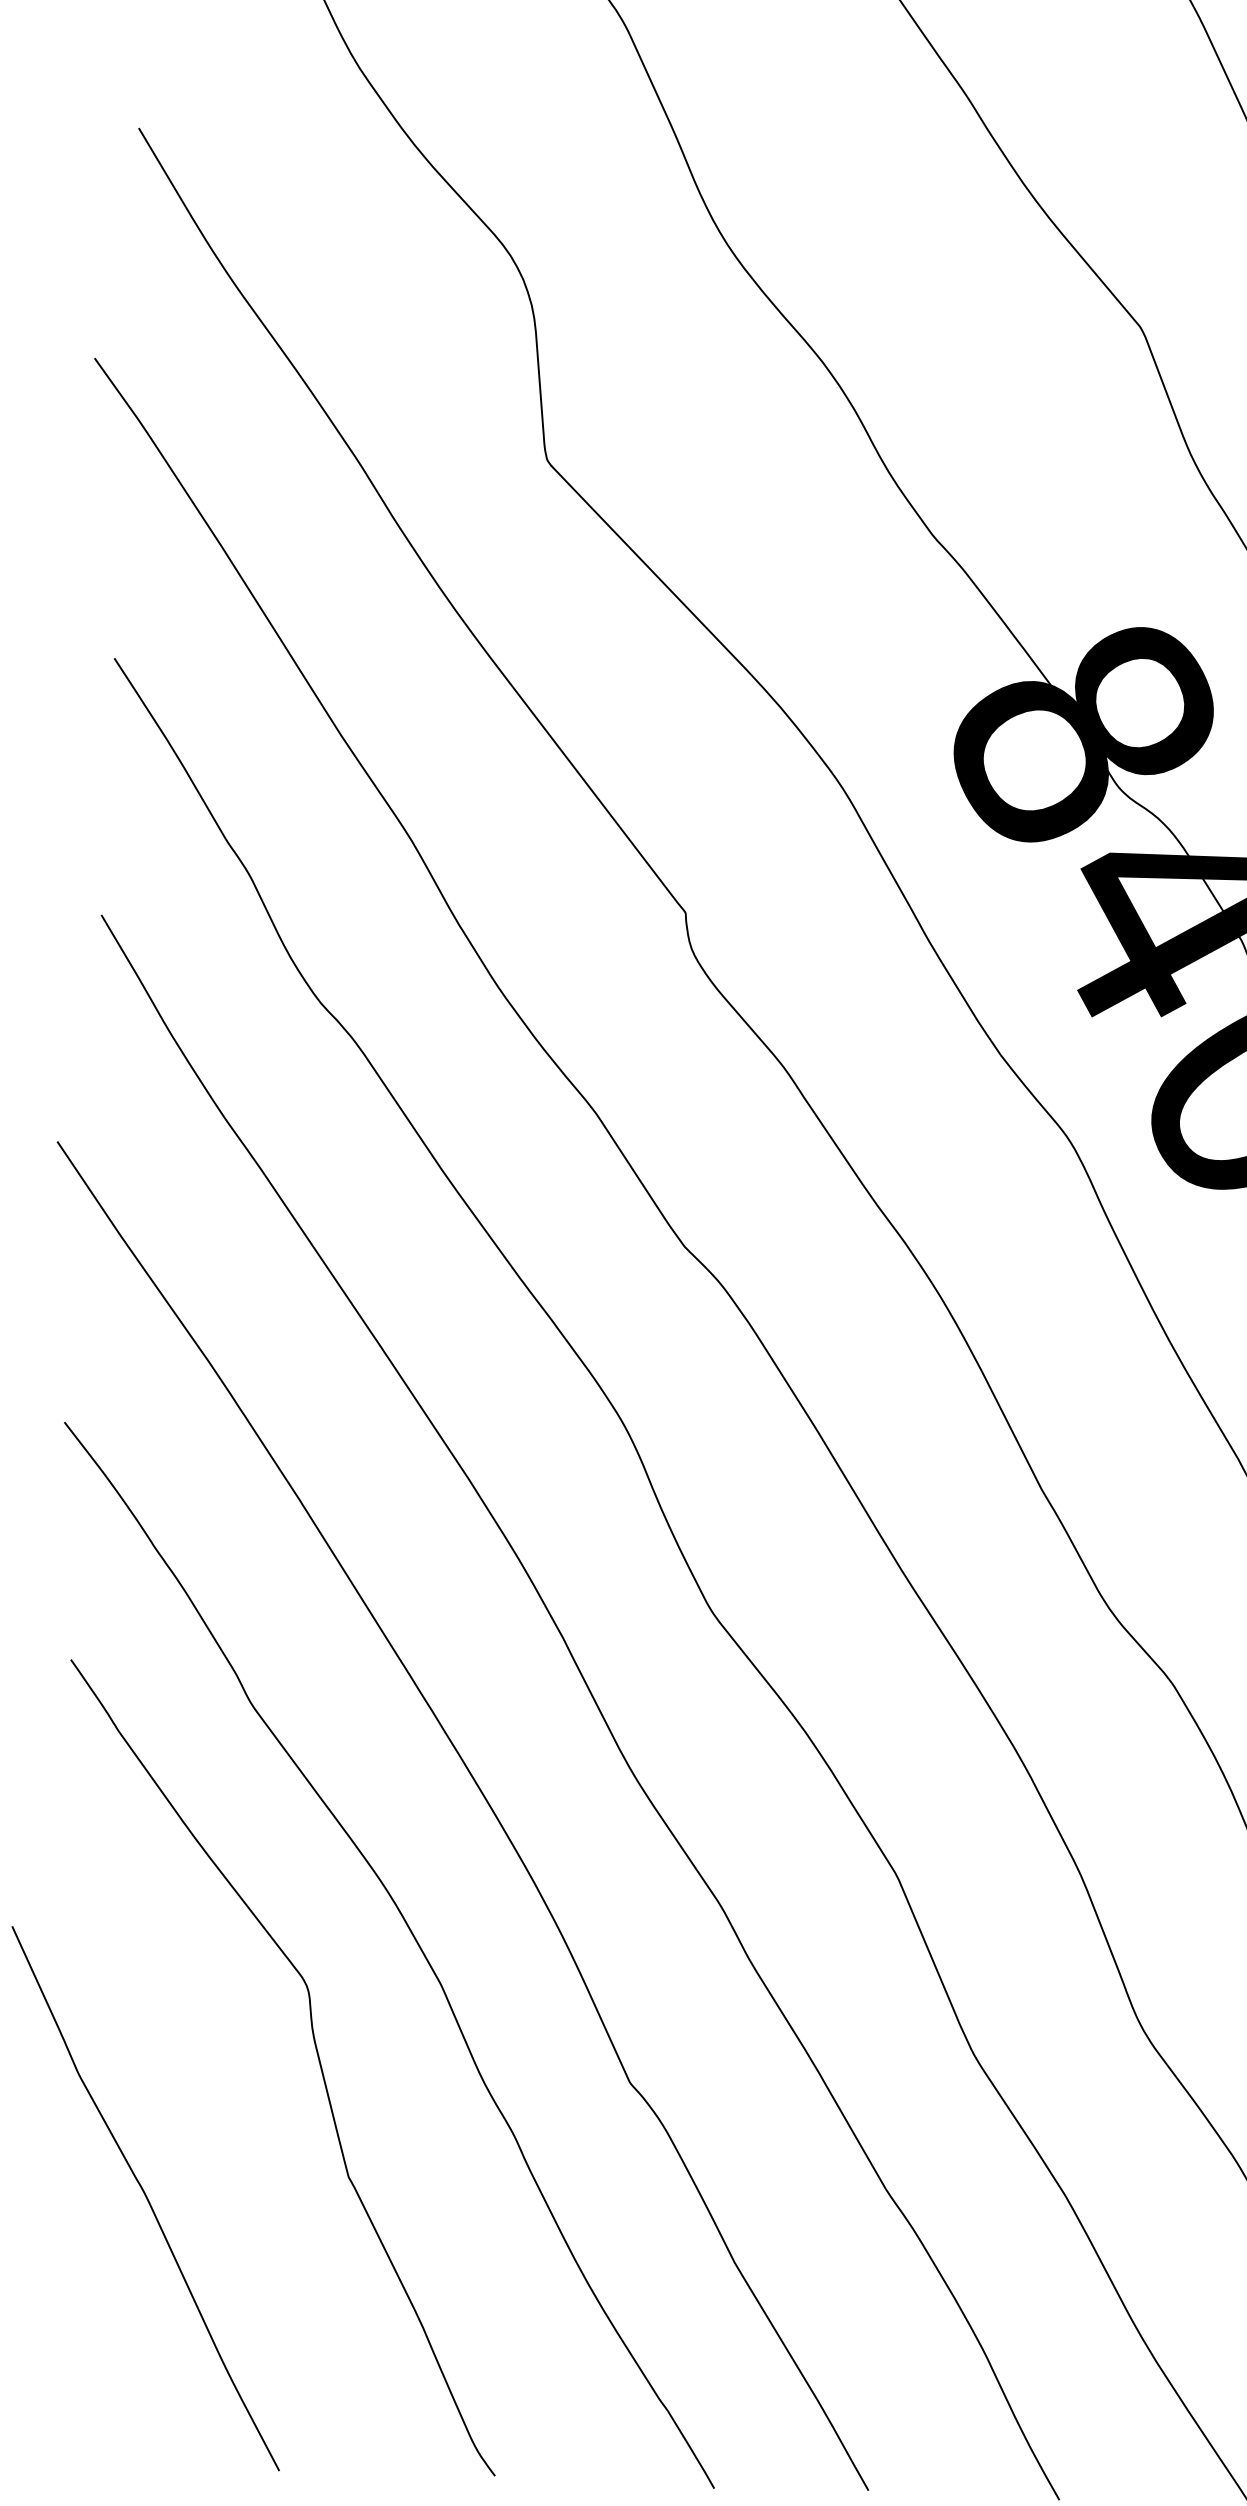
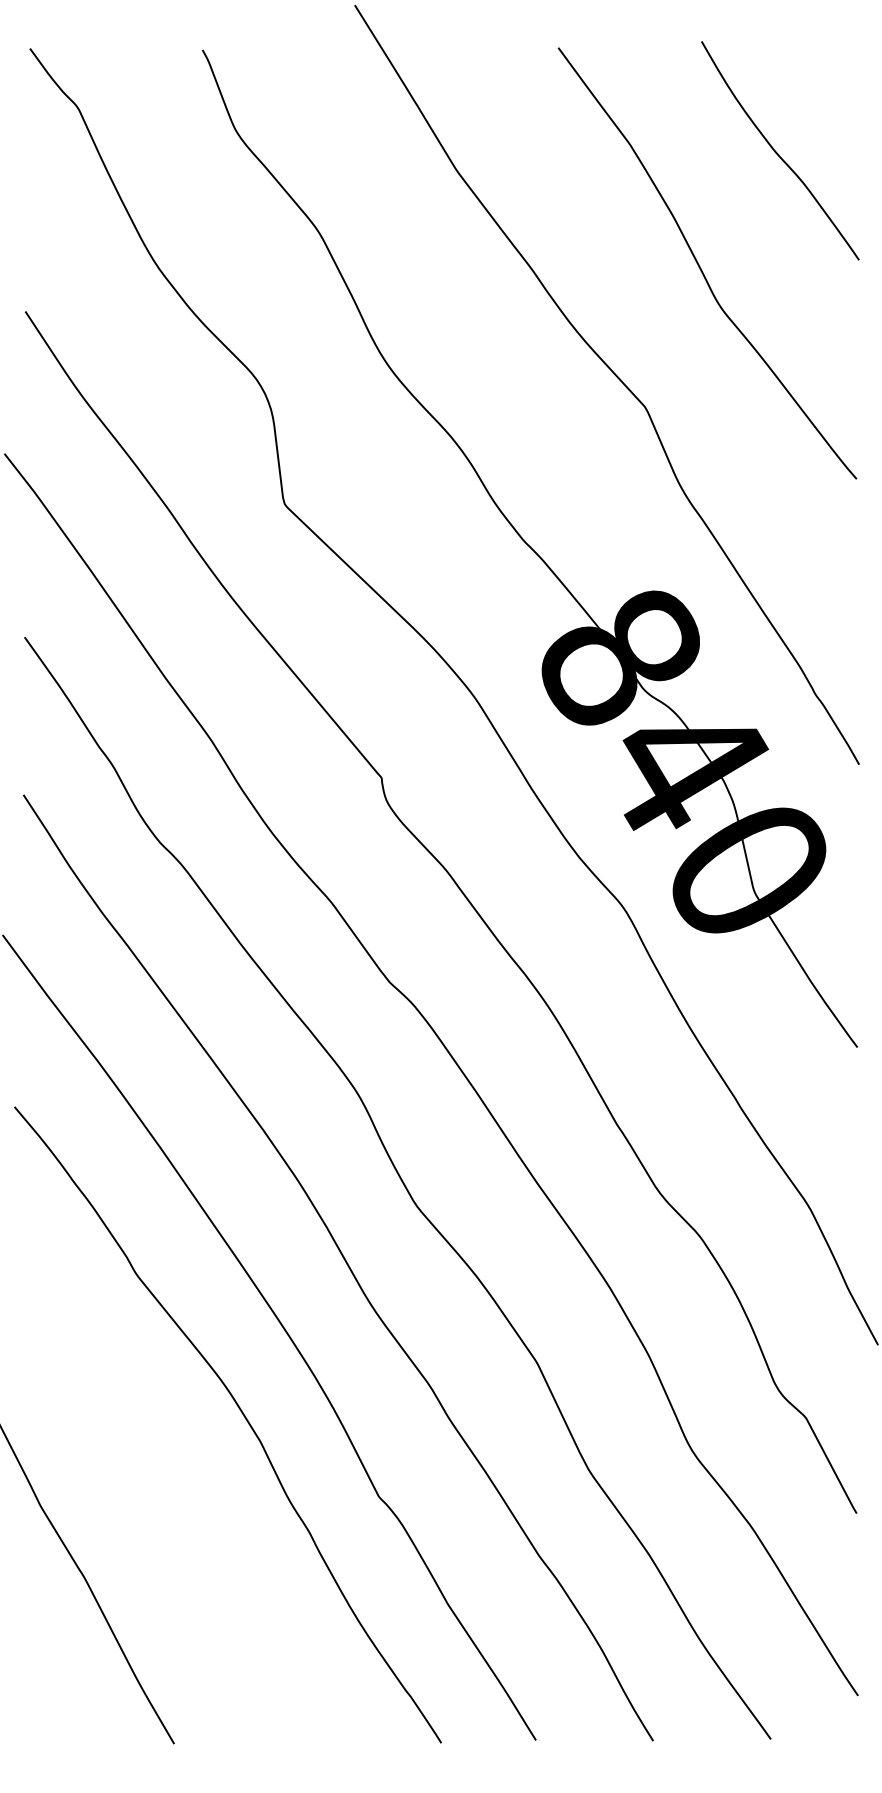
curve: (317, 2059) -> (186, 1490), removed

